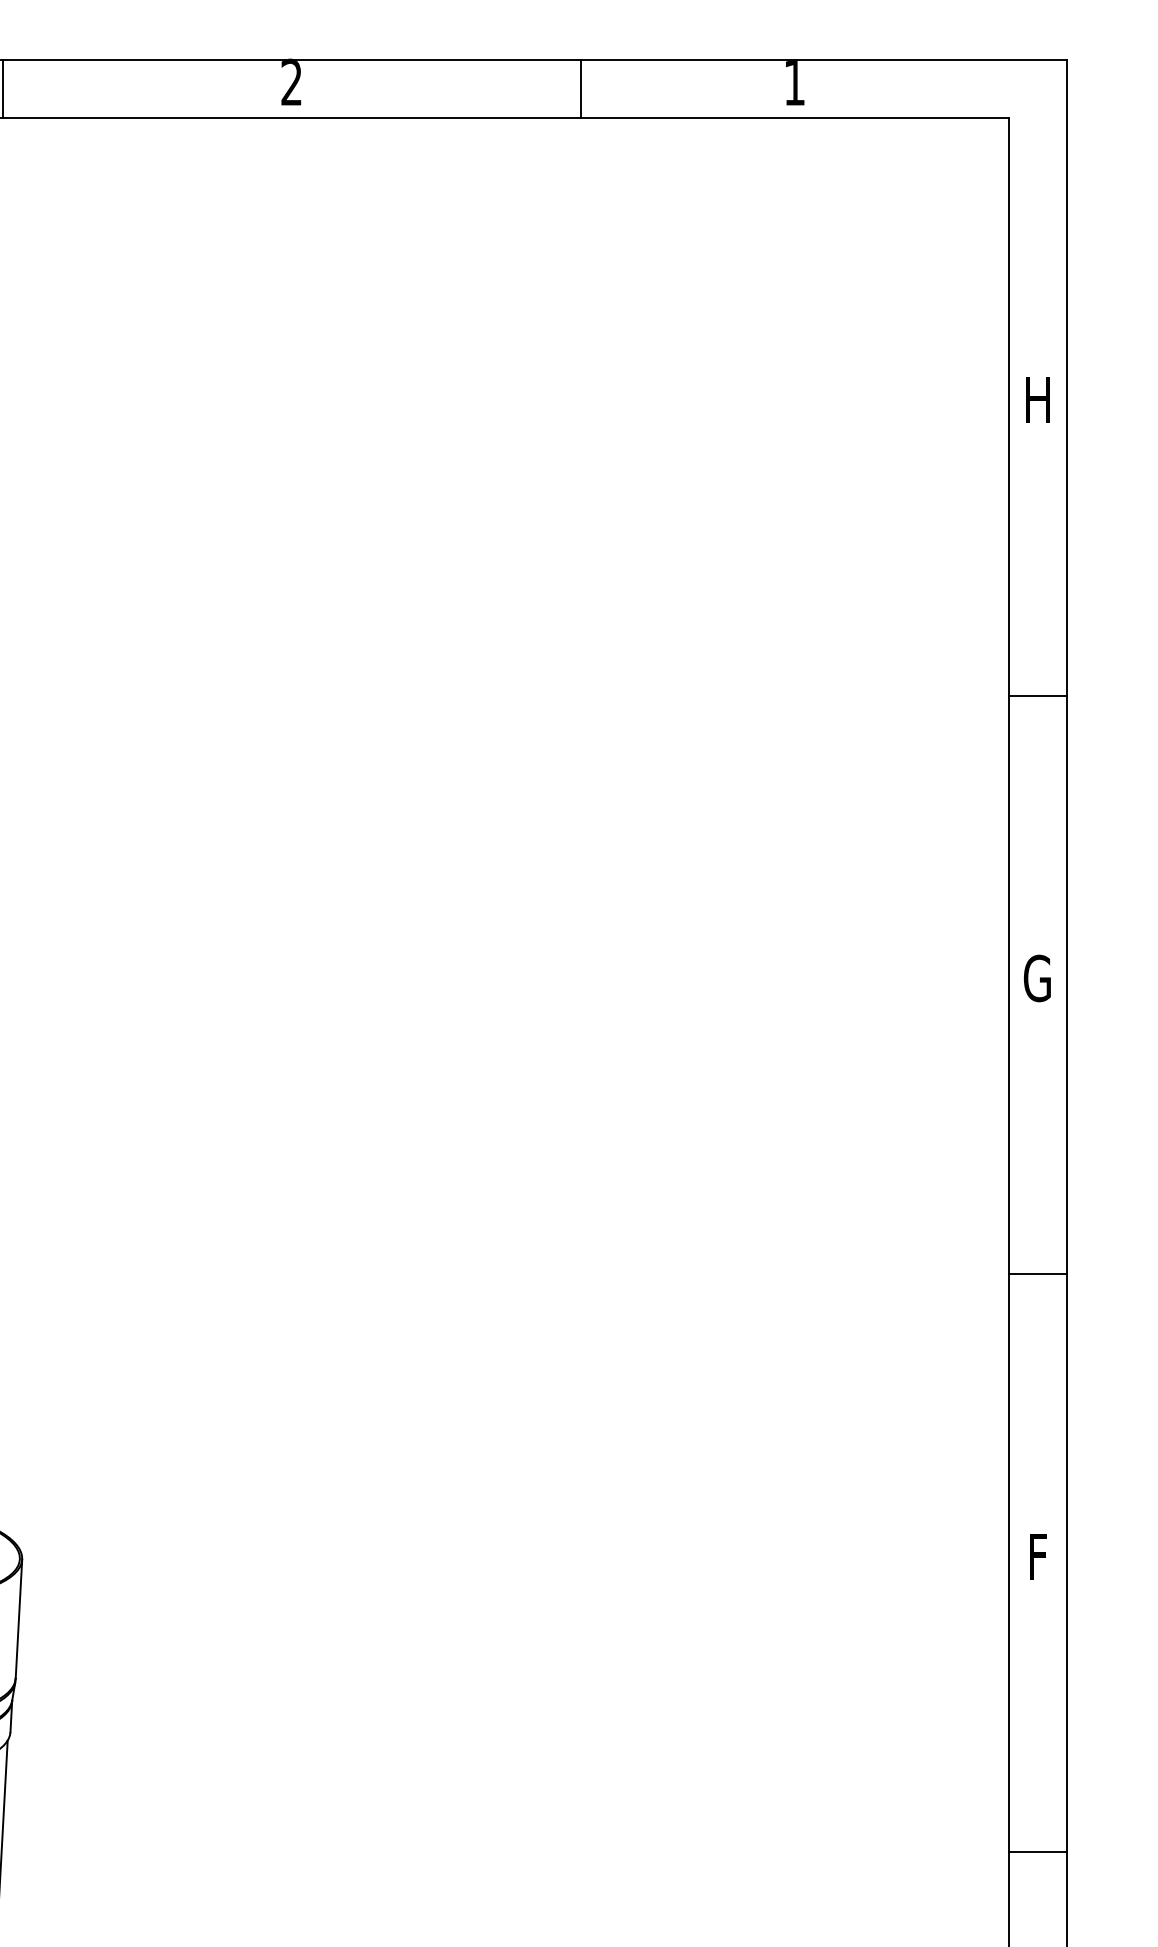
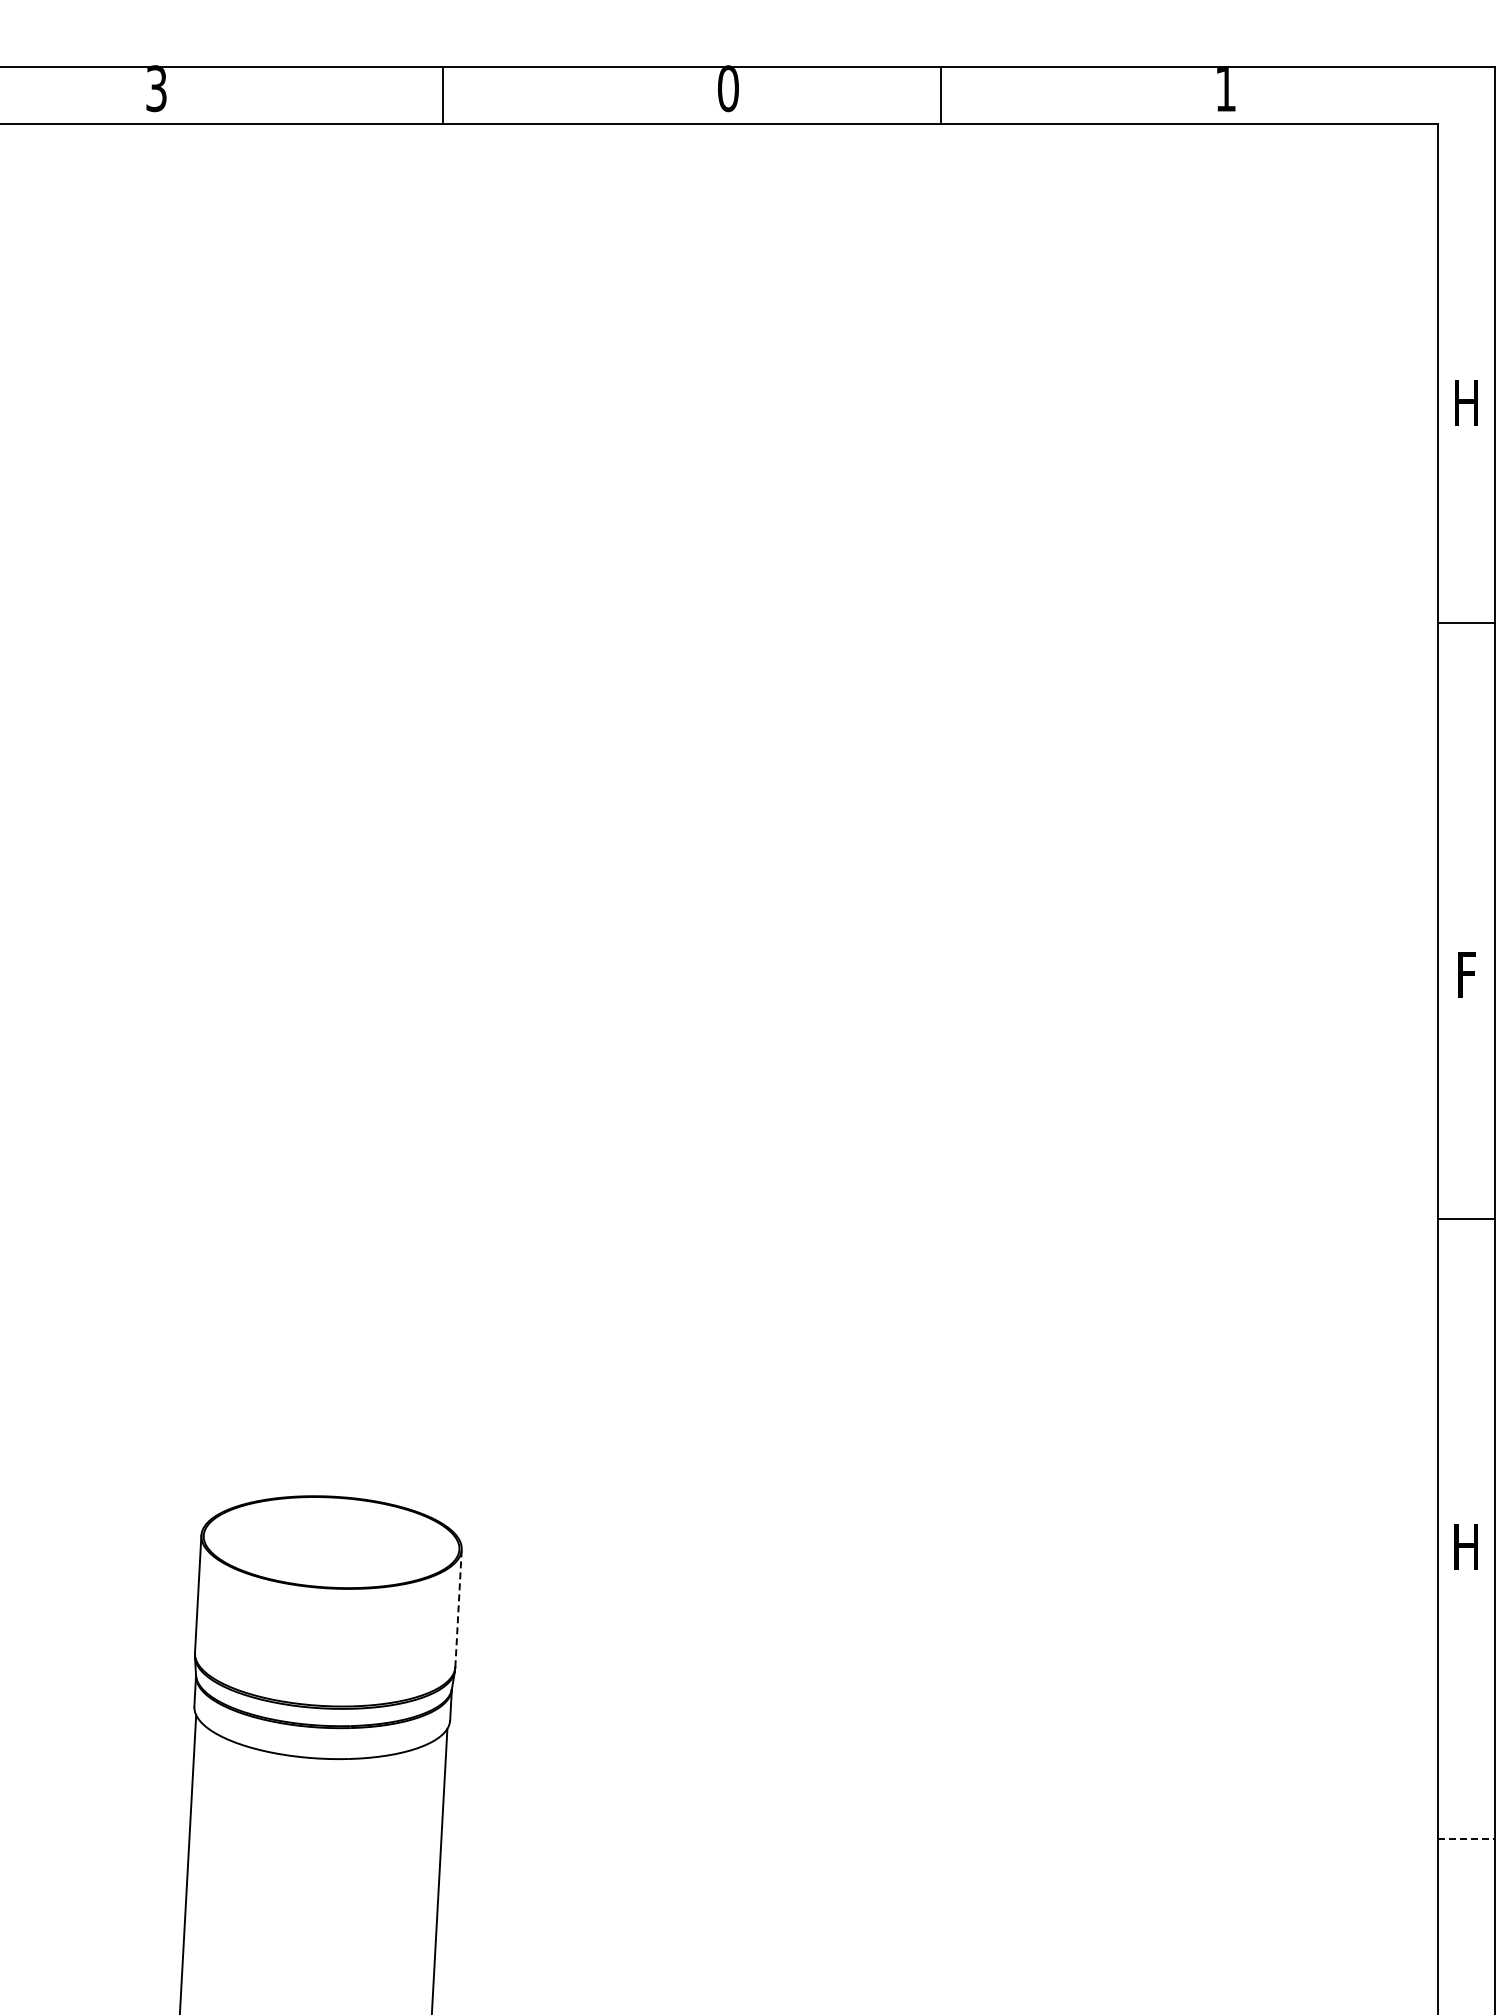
text: (291, 82) -> (728, 88), 2 -> 0
line: (581, 88) -> (940, 94), moved
line: (1037, 695) -> (1466, 622), moved
text: (1036, 977) -> (1465, 974), G -> F
line: (1037, 1274) -> (1466, 1218), moved
text: (1036, 1556) -> (1465, 1546), F -> H
line: (18, 1618) -> (458, 1608), solid -> dashed
line: (1037, 1852) -> (1466, 1839), solid -> dashed

